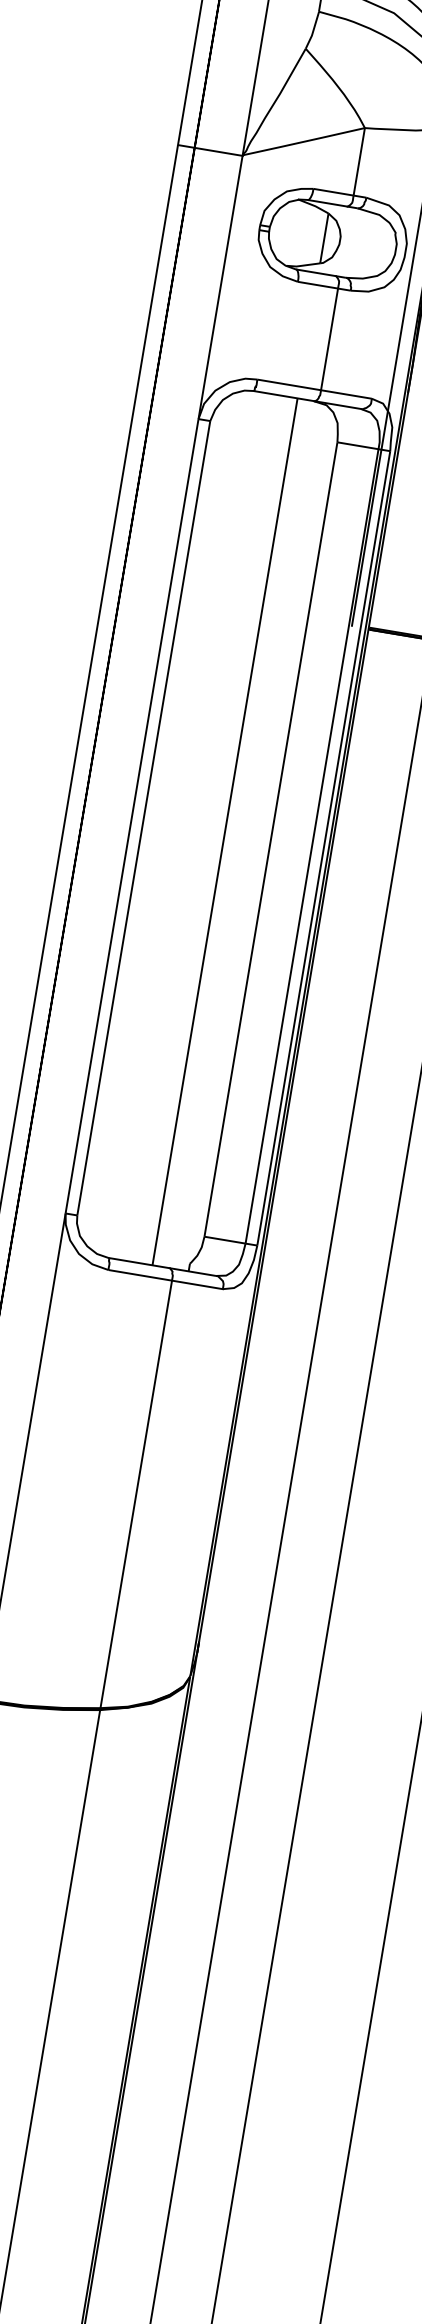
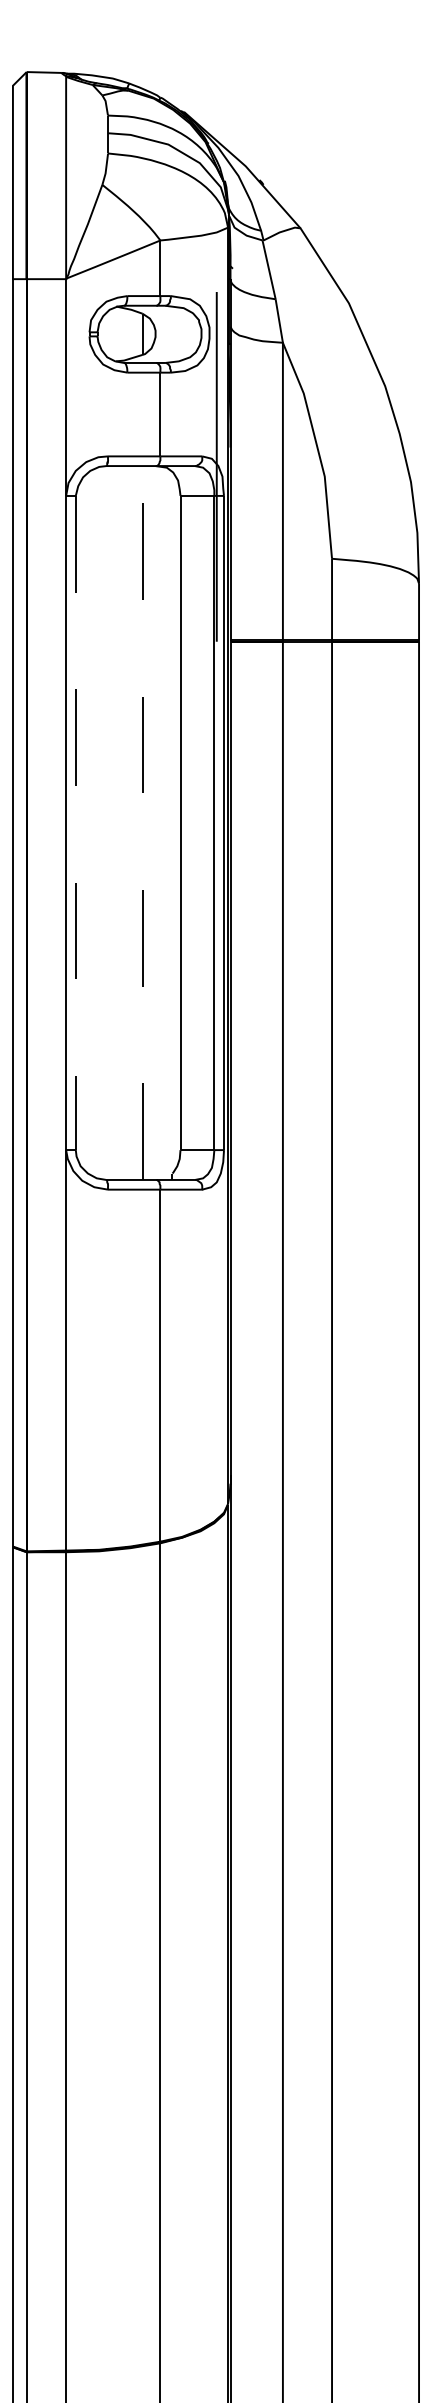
line: (143, 818) -> (75, 823), solid -> dashed
line: (224, 832) -> (142, 823), solid -> dashed

